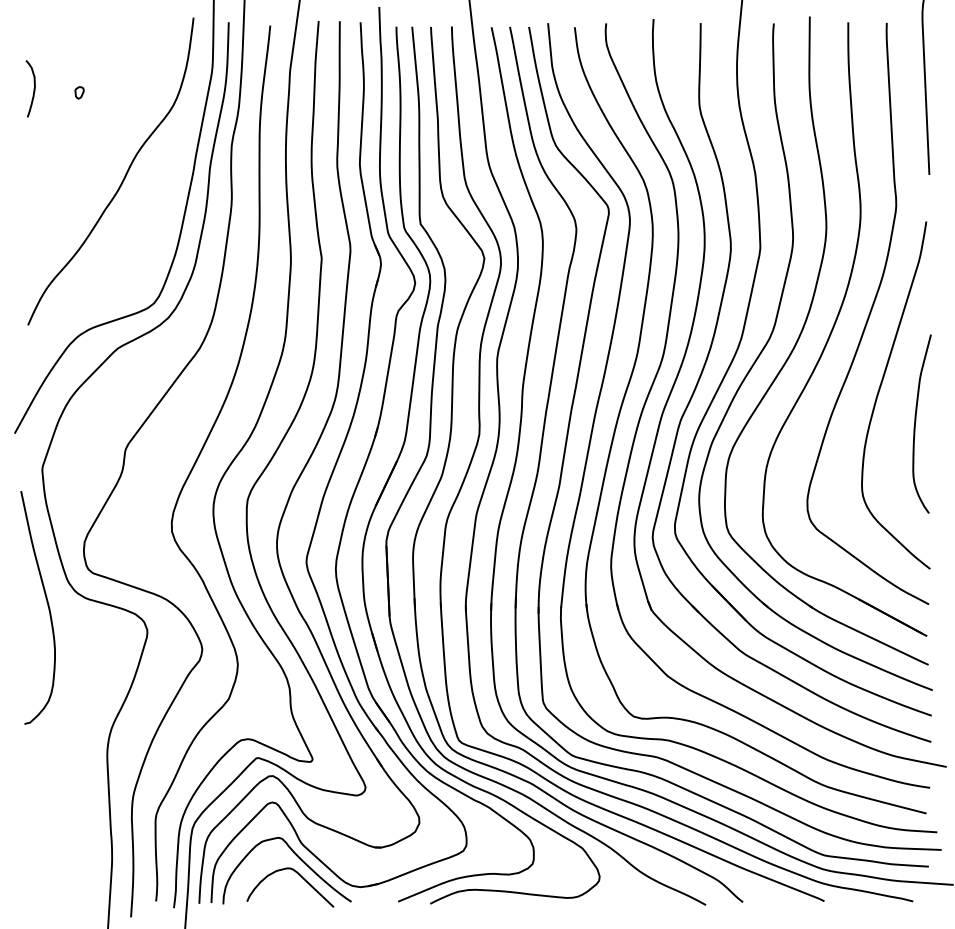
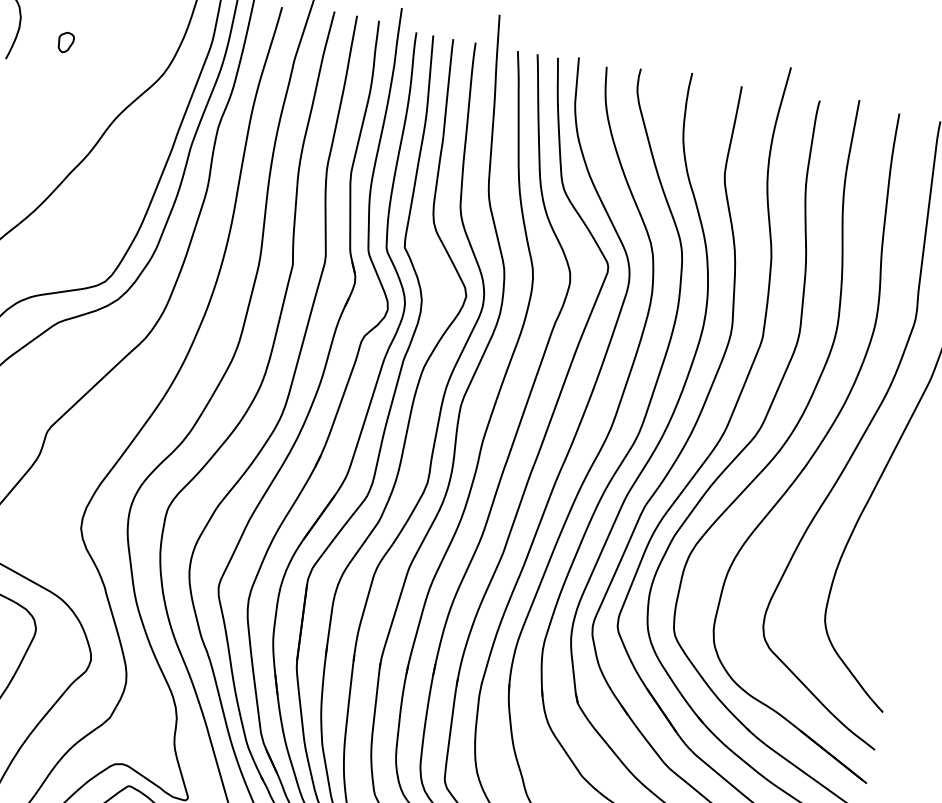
part: (79, 92) -> (65, 42), size x1.6
curve: (916, 421) -> (896, 552), removed

